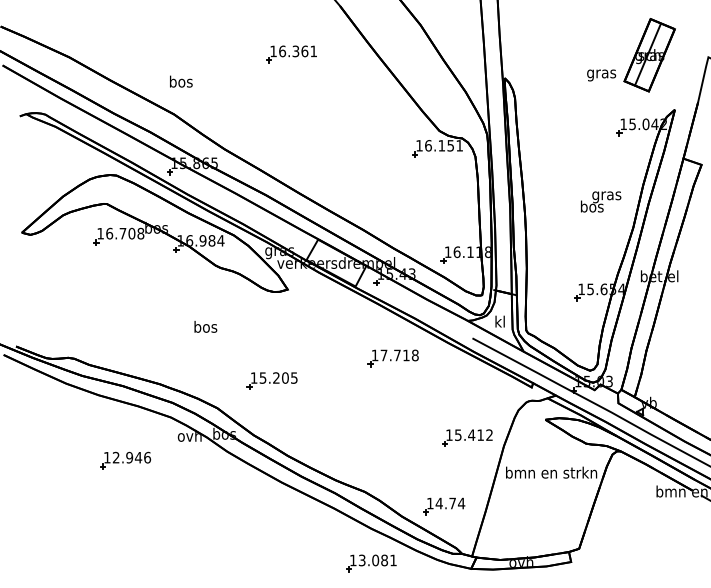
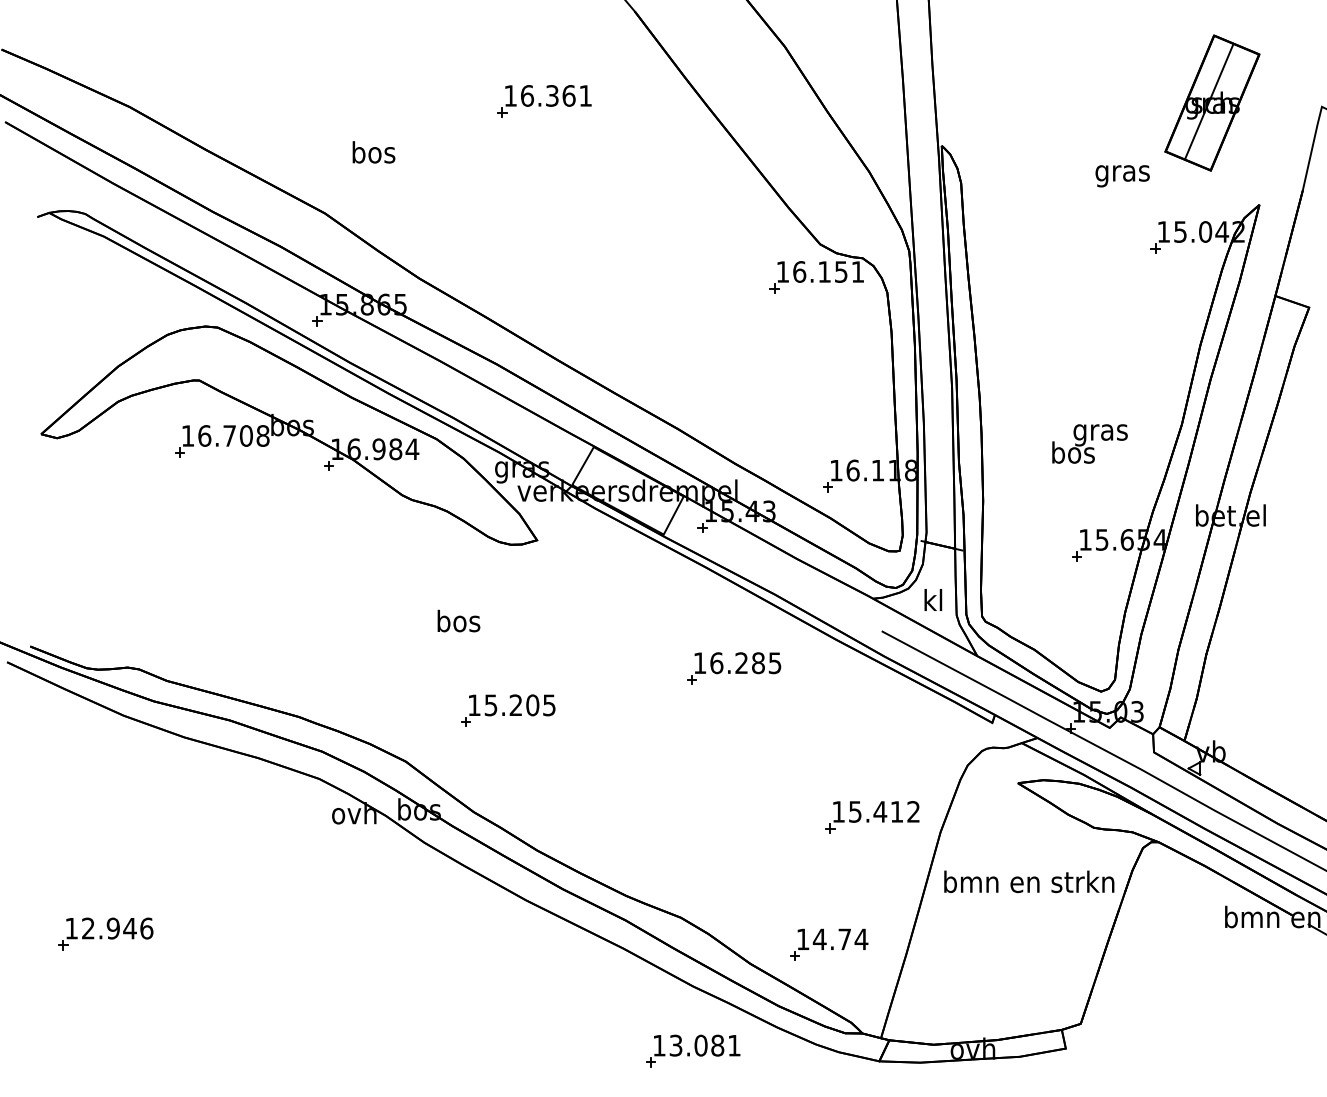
text: (601, 75) -> (1122, 176), moved
text: (181, 81) -> (374, 152), moved
text: (601, 201) -> (1090, 443), moved
text: (205, 326) -> (458, 620), moved
text: (399, 355) -> (745, 663), 17.718 -> 16.285
part: (125, 460) -> (105, 933), moved

